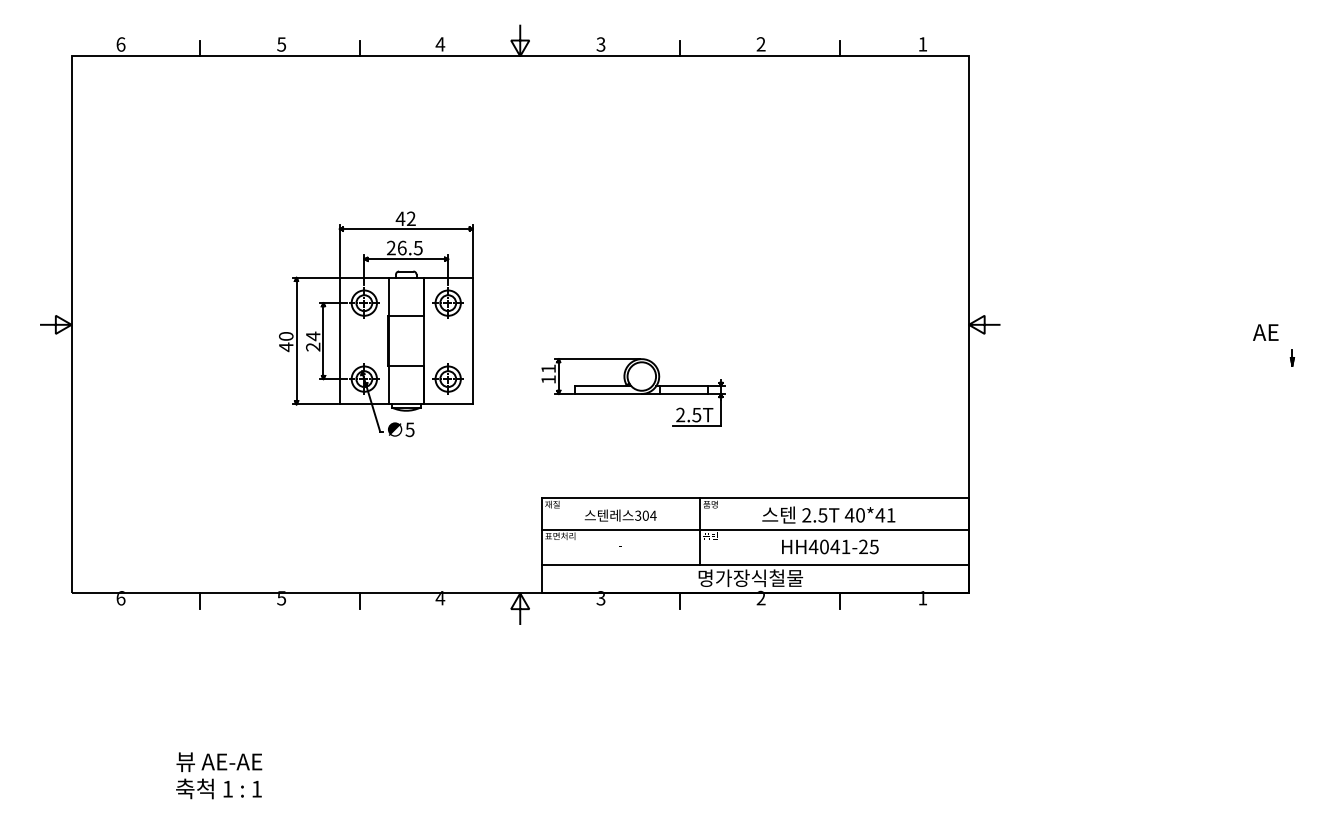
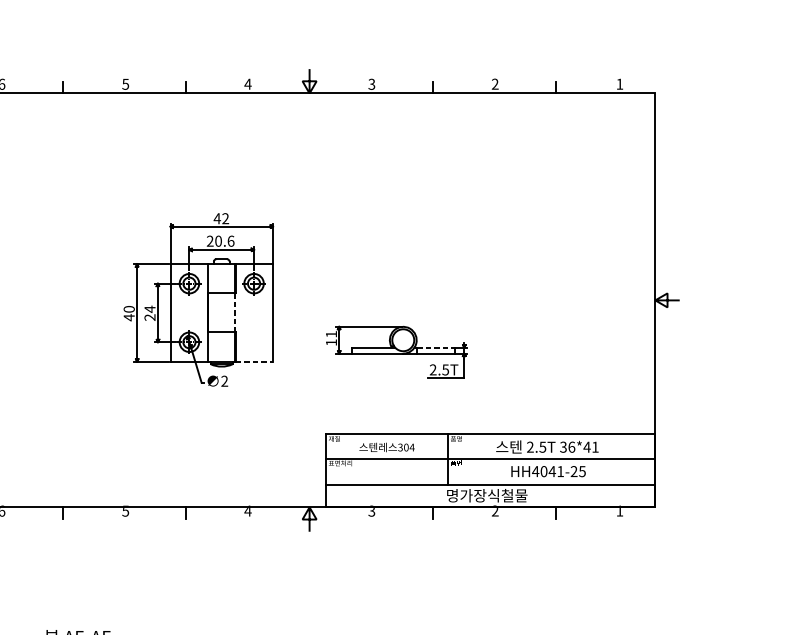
text: (409, 247) -> (224, 240), 26.5 -> 20.6
line: (423, 340) -> (235, 312), solid -> dashed
part: (447, 378) -> (253, 341), removed
line: (684, 386) -> (436, 347), solid -> dashed
line: (449, 404) -> (255, 361), solid -> dashed
text: (409, 429) -> (224, 381), 5 -> 2
text: (854, 515) -> (567, 447), 40*41 -> 36*41

